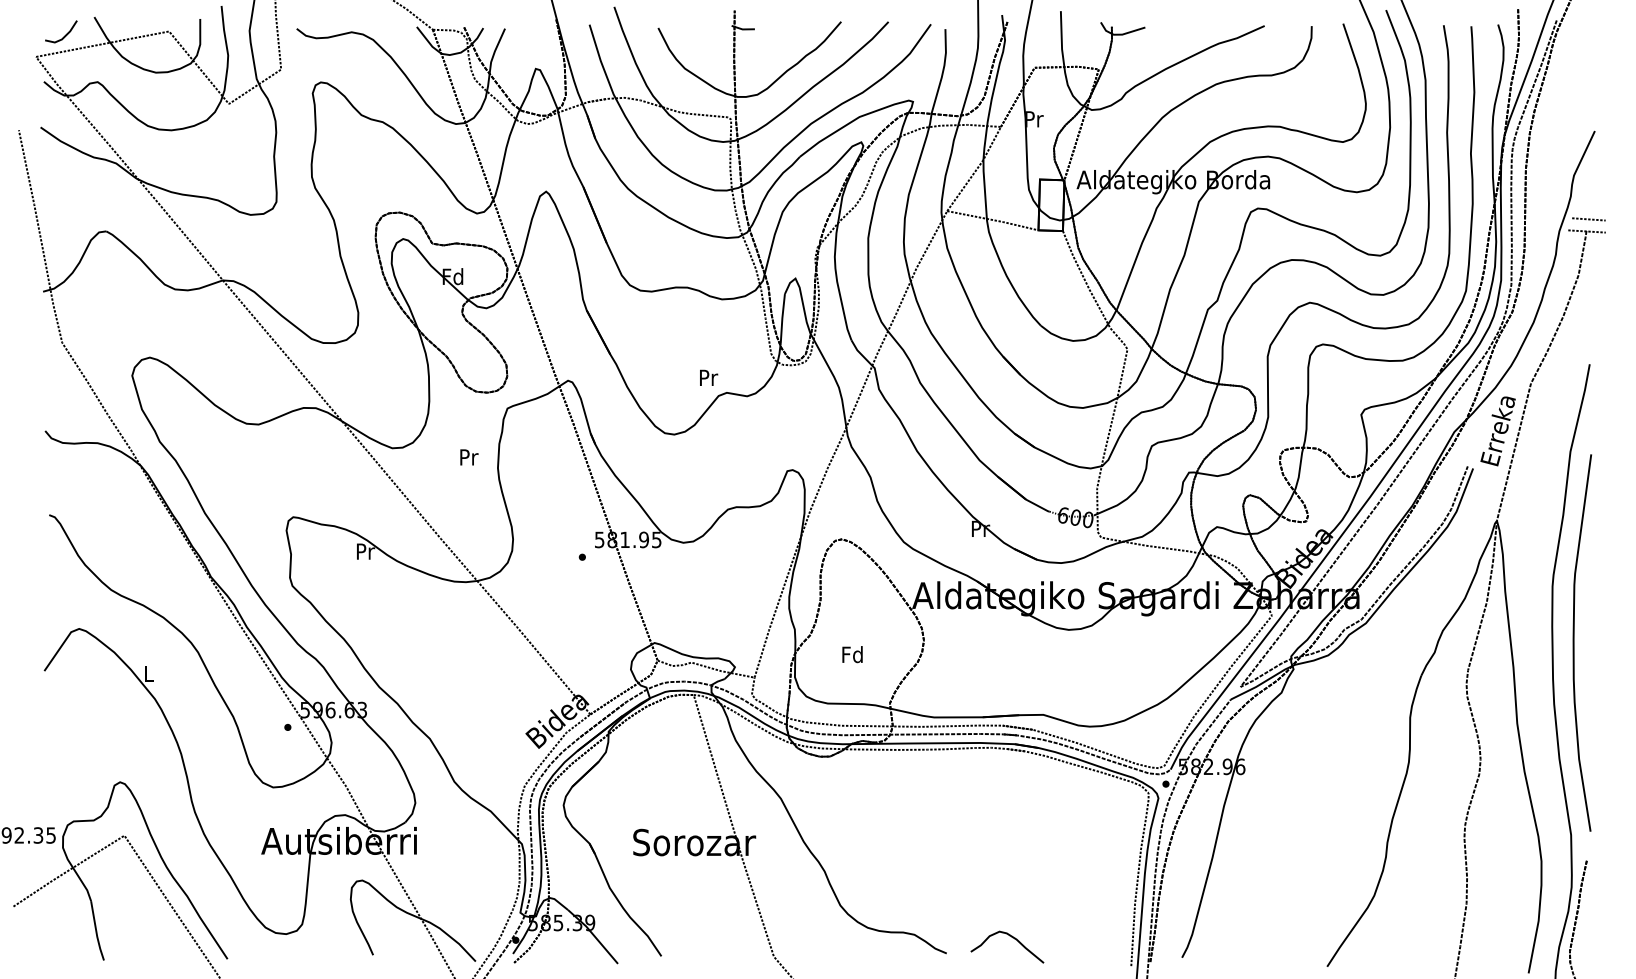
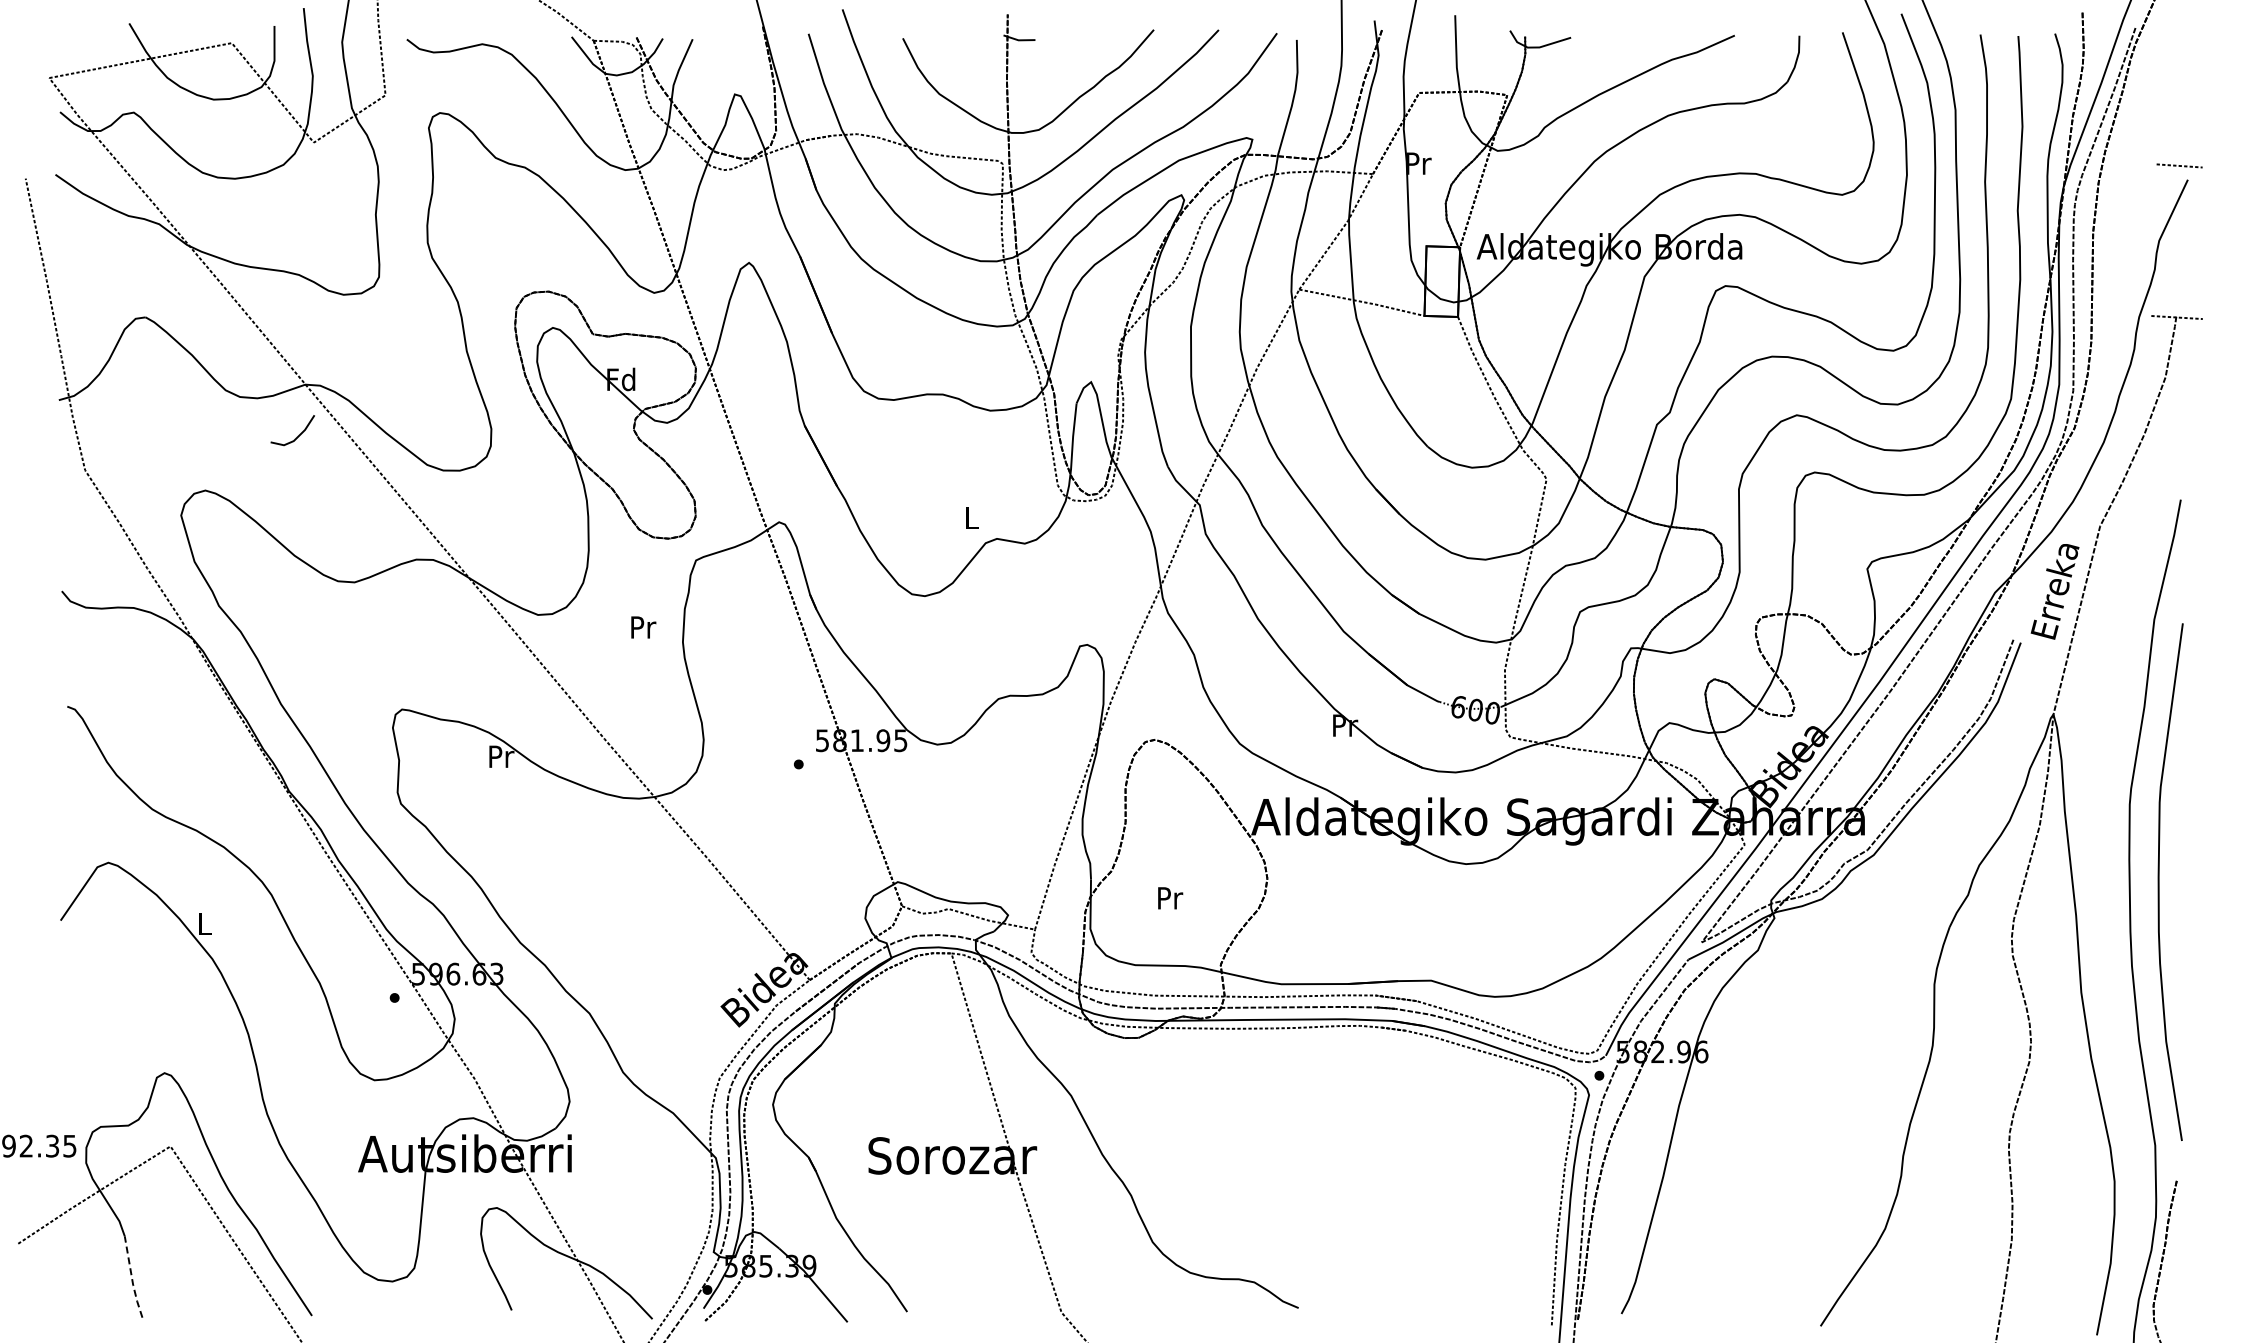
line: (65, 35) -> (298, 435), moved
line: (1588, 219) -> (2179, 165), moved
text: (709, 377) -> (972, 518), Pr -> L
text: (852, 654) -> (1169, 897), Fd -> Pr
line: (96, 931) -> (132, 1278), solid -> dashed
curve: (1012, 937) -> (1388, 1286), removed

